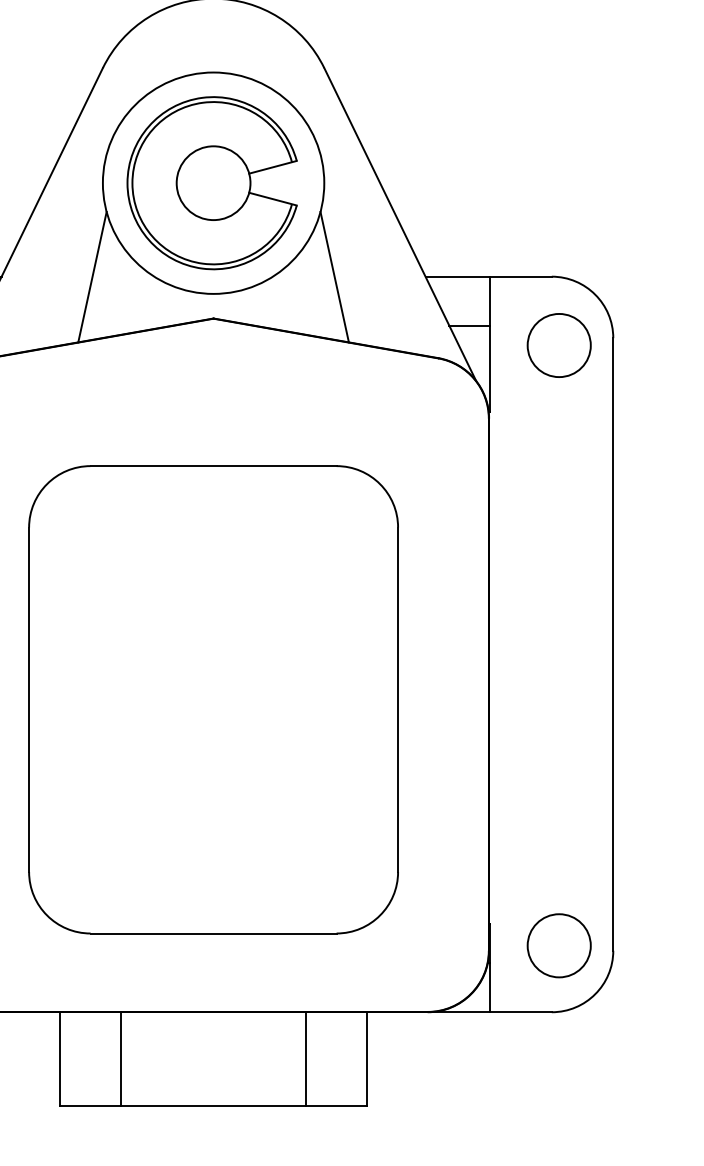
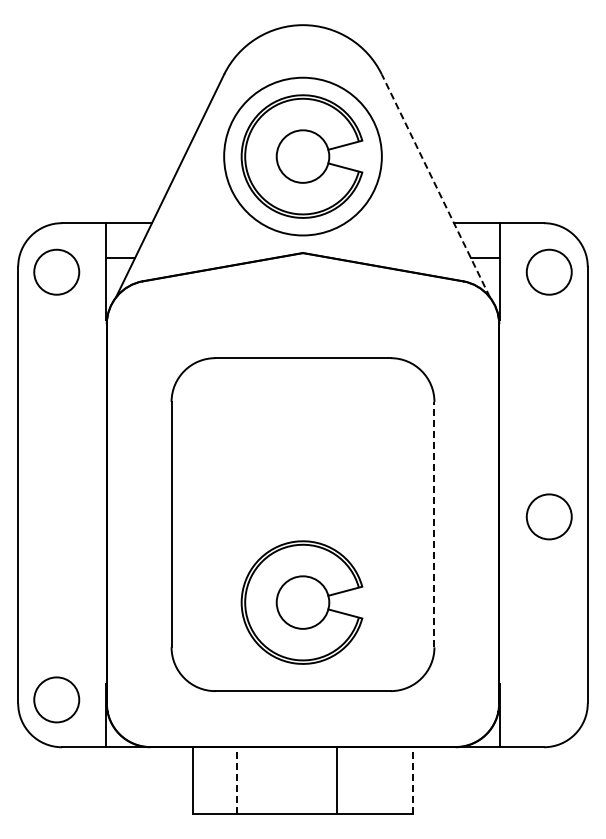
line: (399, 223) -> (435, 185), solid -> dashed
line: (92, 277) -> (216, 223), removed
line: (334, 277) -> (389, 223), removed
line: (398, 699) -> (434, 524), solid -> dashed
part: (211, 809) -> (301, 602), added
circle: (558, 945) -> (548, 516), moved
line: (121, 1058) -> (237, 780), solid -> dashed
line: (305, 1058) -> (336, 780), moved
line: (367, 1058) -> (412, 780), solid -> dashed

